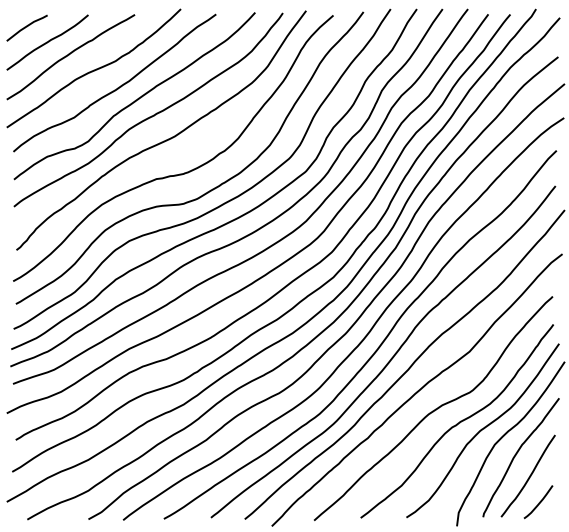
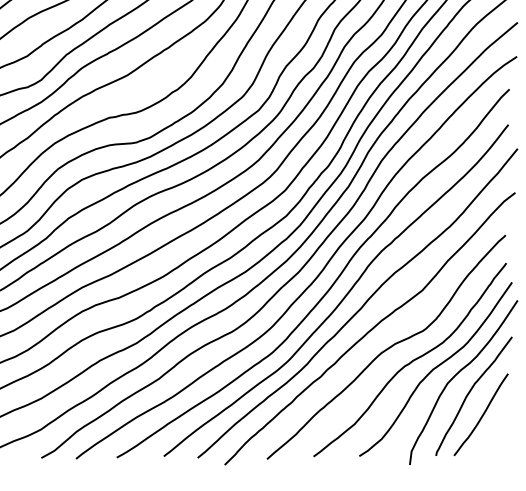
curve: (538, 502) -> (491, 441), removed

